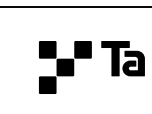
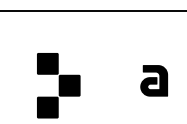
fill: (82, 49) -> (90, 63), removed
fill: (115, 58) -> (131, 74), removed

